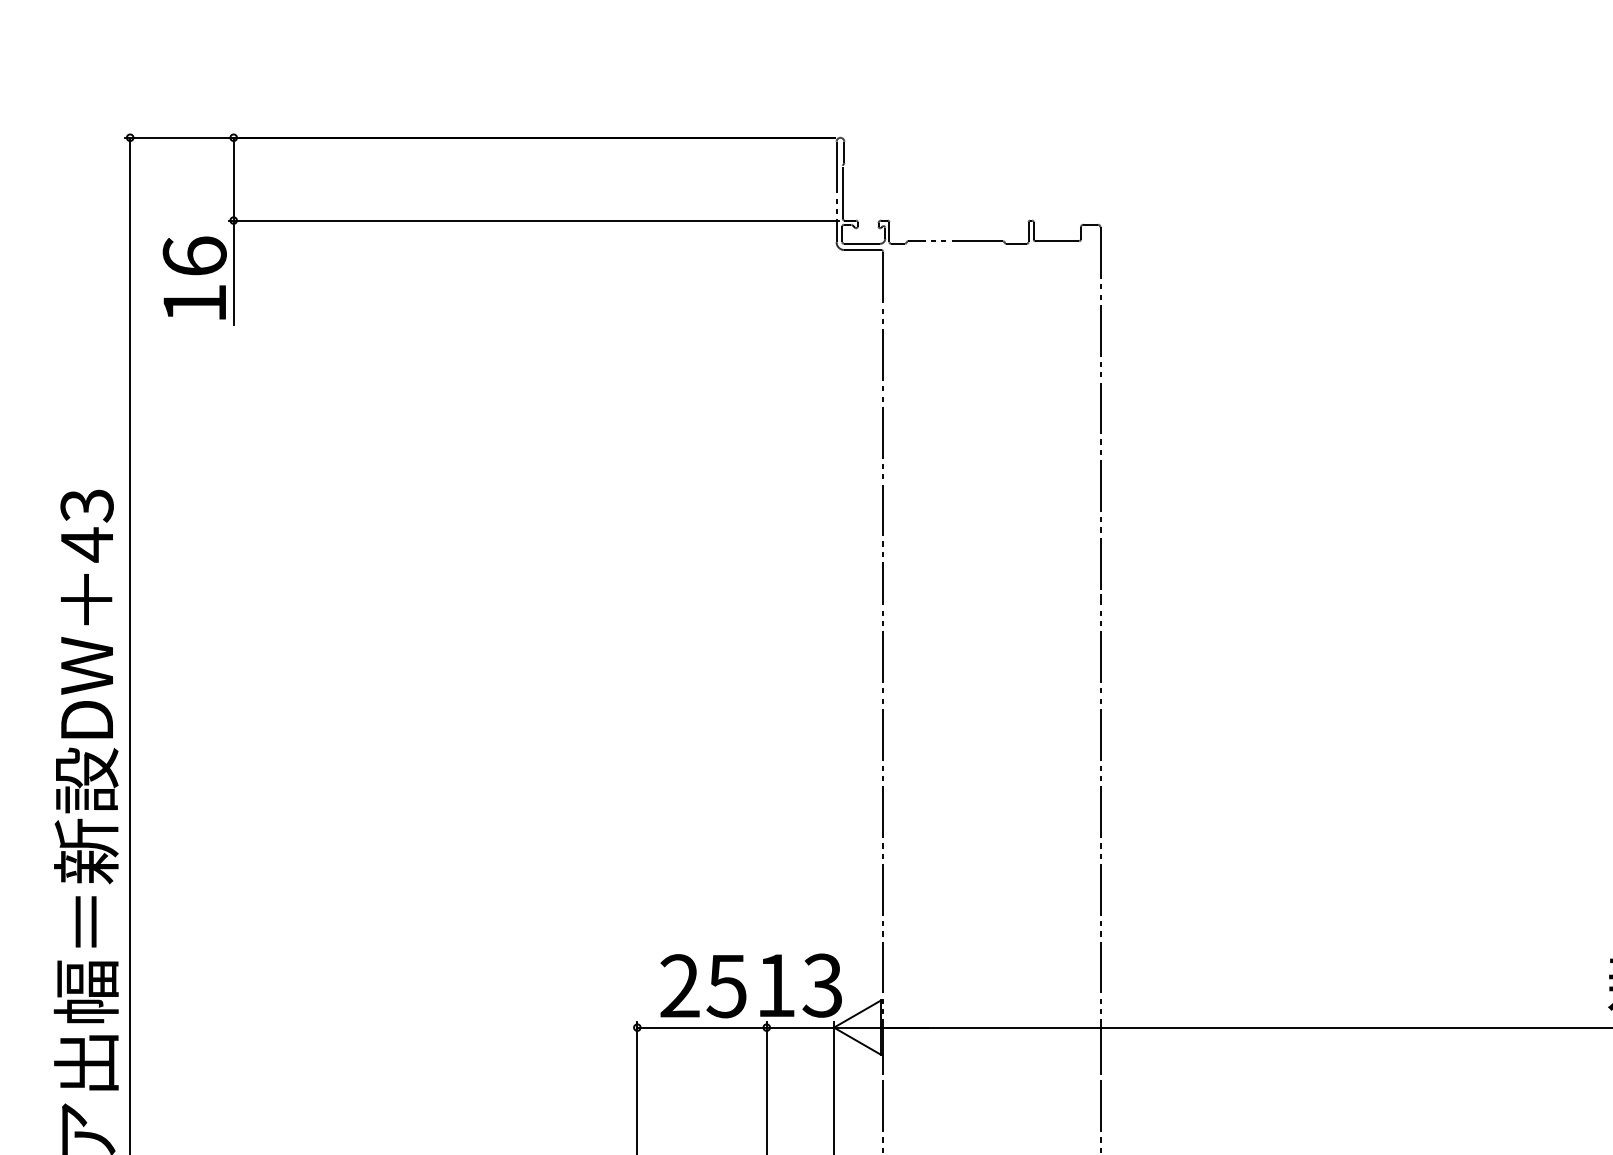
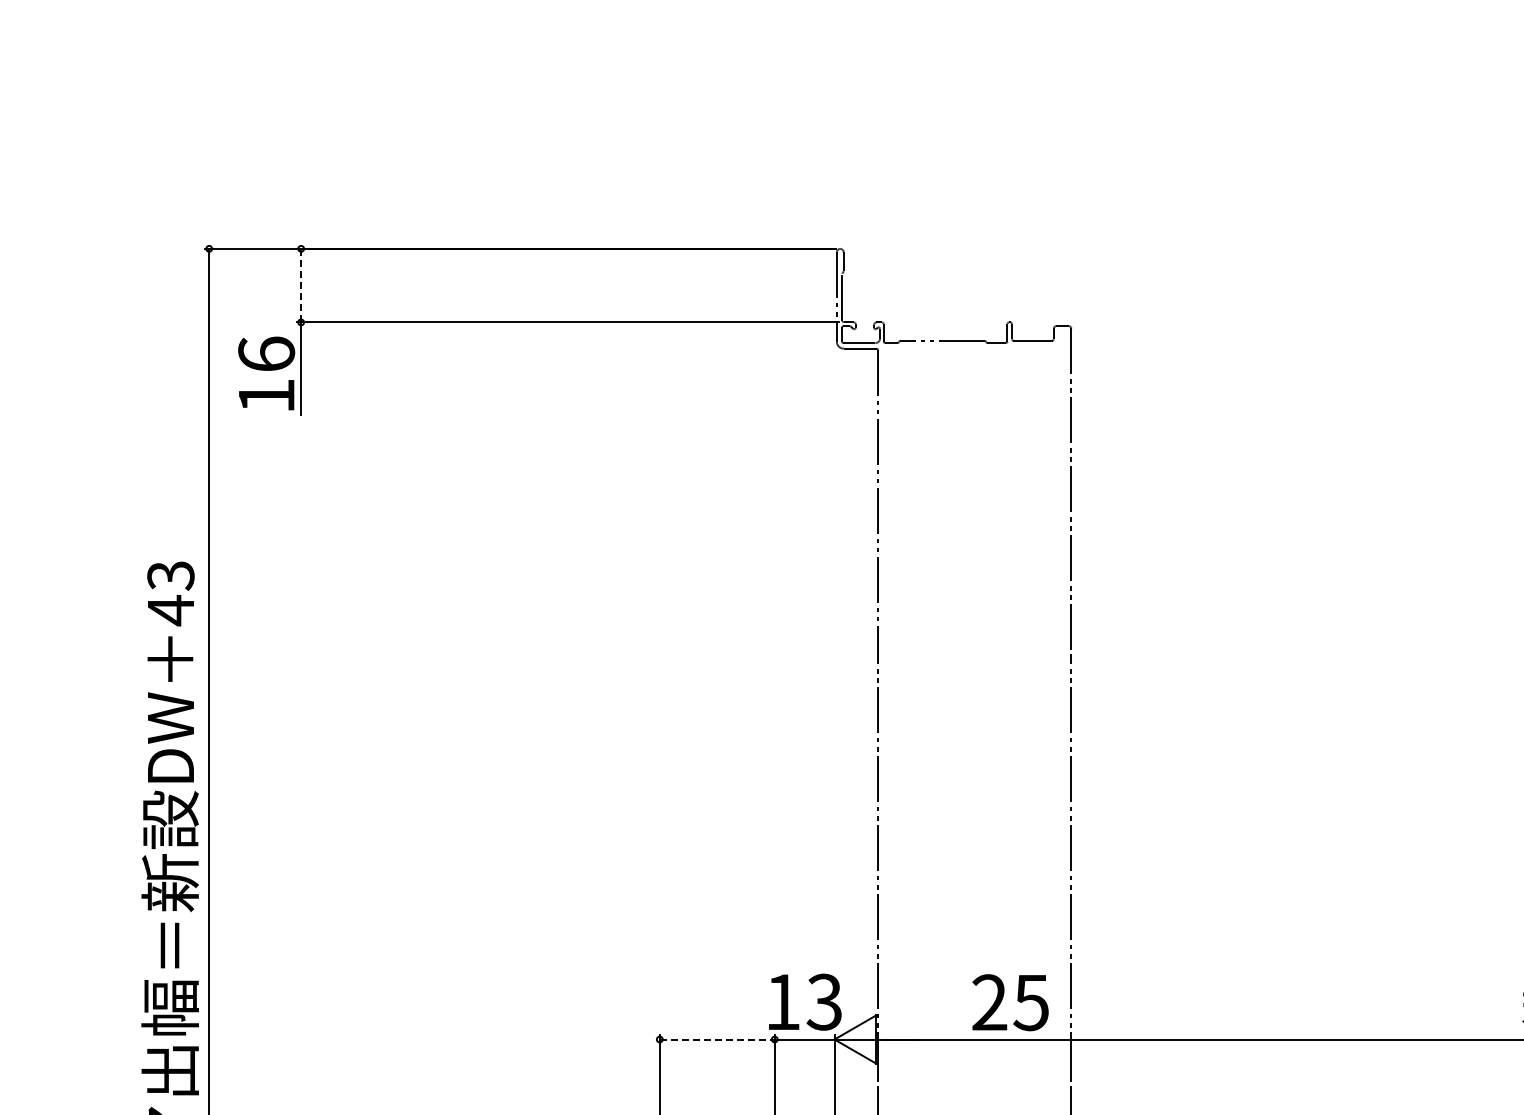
line: (234, 178) -> (301, 285), solid -> dashed
text: (703, 985) -> (1010, 1002), moved
line: (702, 1027) -> (717, 1039), solid -> dashed

